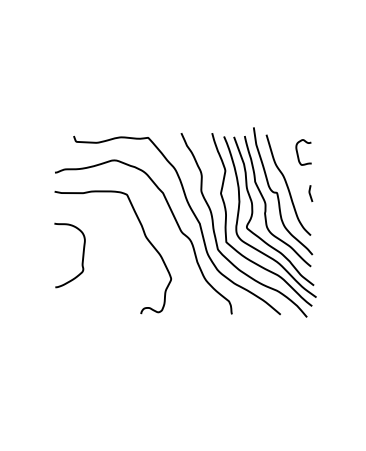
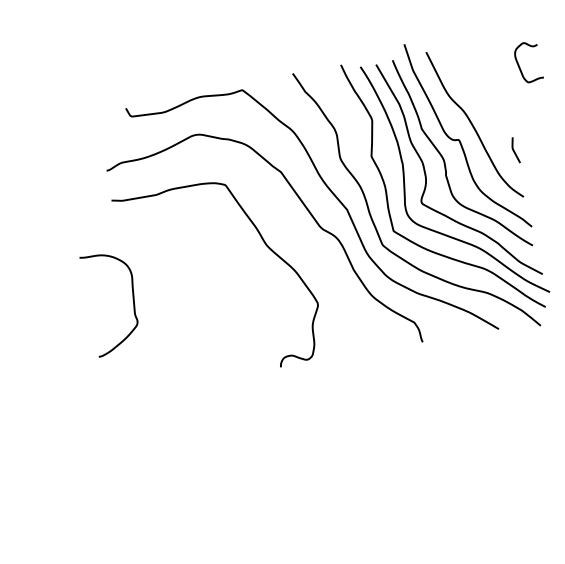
curve: (298, 152) -> (520, 63), moved
curve: (310, 193) -> (514, 150), moved
curve: (82, 255) -> (132, 299), moved

